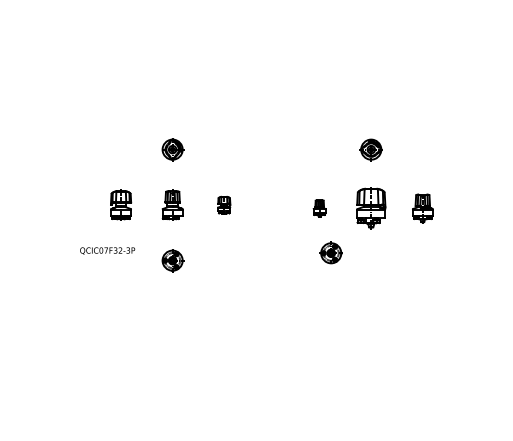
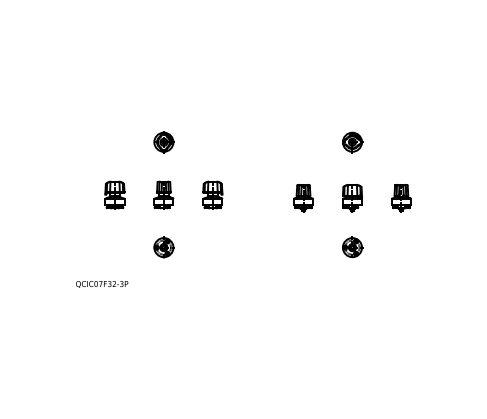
part: (223, 204) -> (212, 194), size x1.67
part: (319, 208) -> (303, 198), size x1.67
part: (371, 208) -> (352, 198), size x0.71
text: (107, 251) -> (102, 284), moved
part: (331, 253) -> (352, 247), moved

